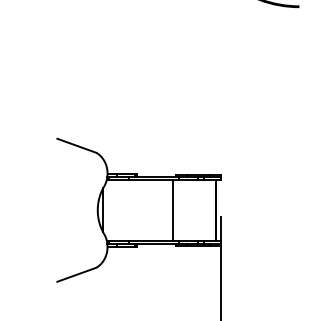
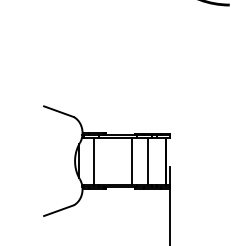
line: (123, 210) -> (94, 161), added
line: (192, 210) -> (147, 161), added

